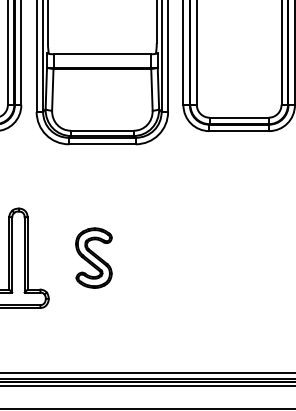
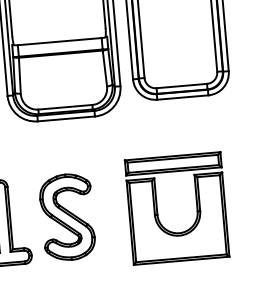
part: (93, 257) -> (67, 216), size x1.67
part: (199, 264) -> (158, 214), added

